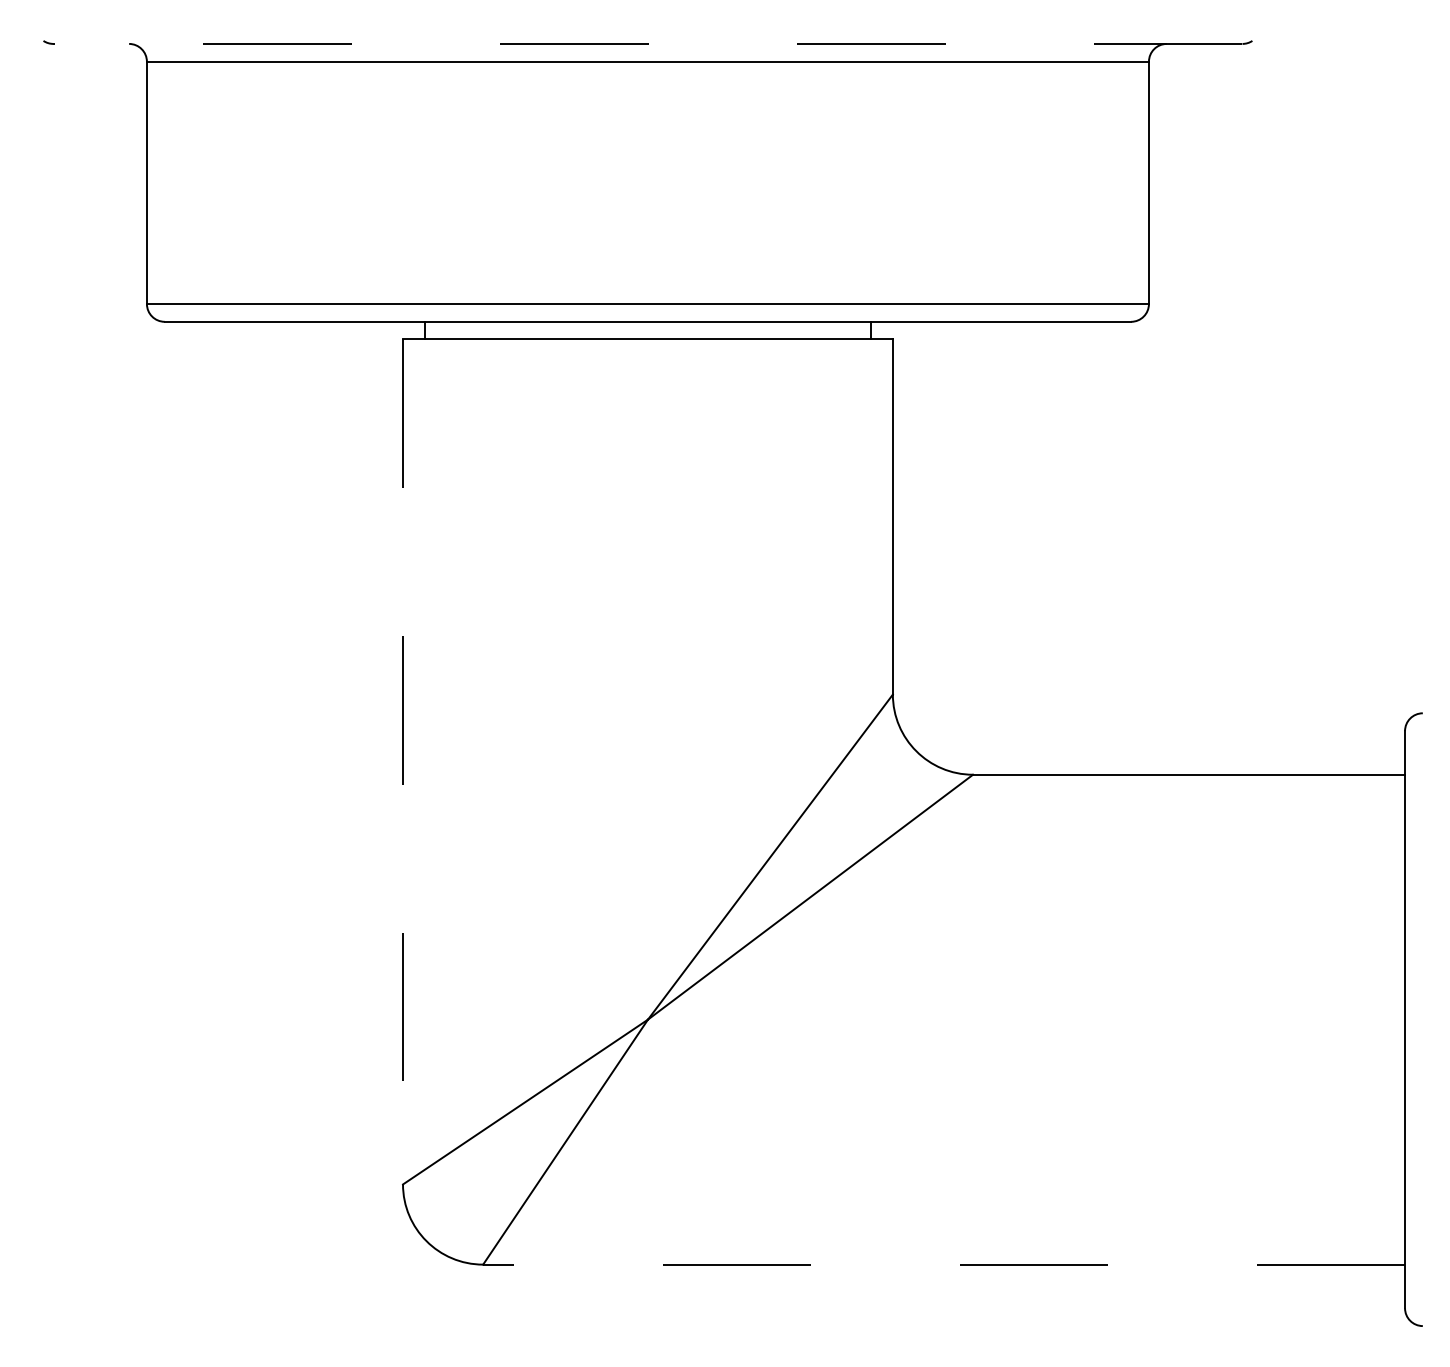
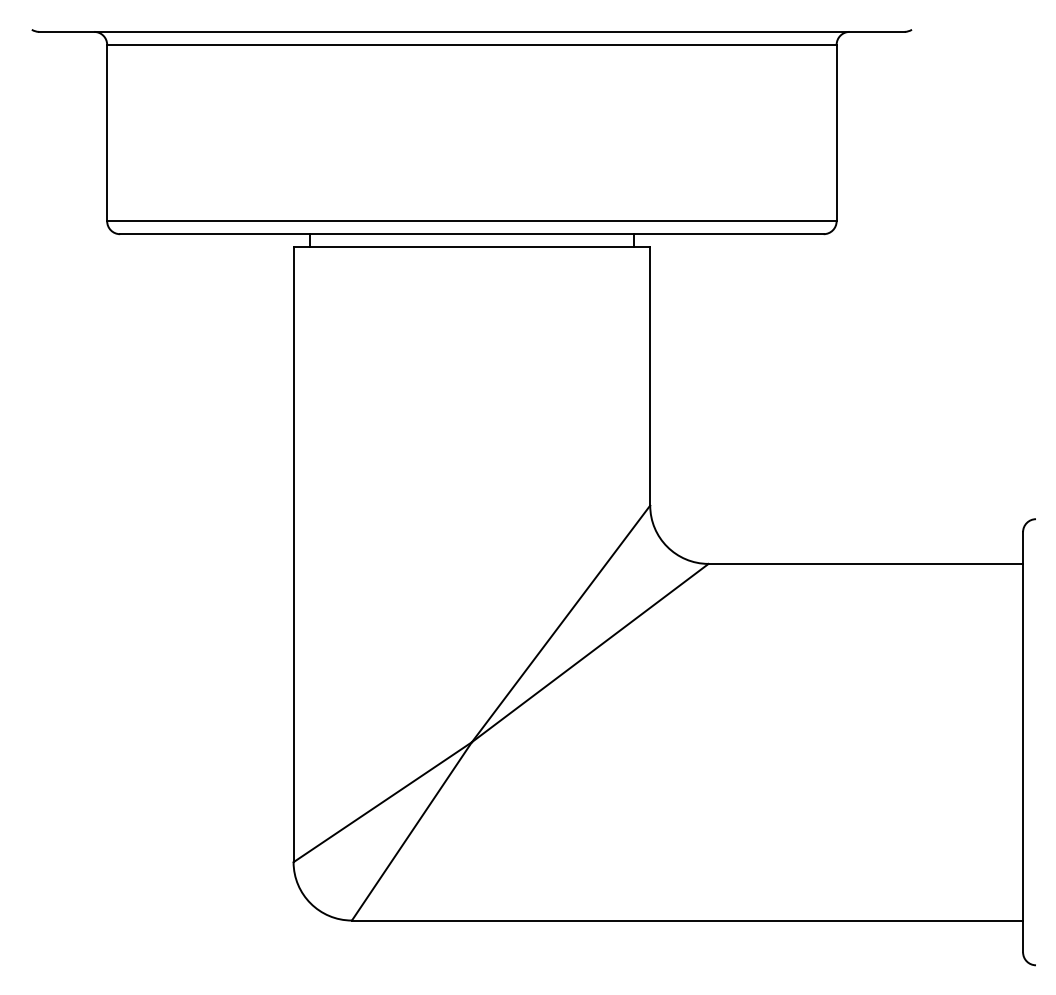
line: (647, 43) -> (471, 31), dashed -> solid
line: (403, 761) -> (293, 554), dashed -> solid
line: (944, 1264) -> (687, 920), dashed -> solid

